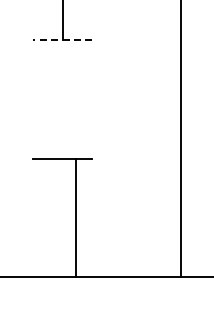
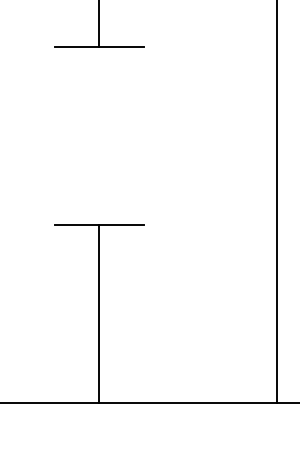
line: (62, 40) -> (98, 47), dashed -> solid
line: (75, 217) -> (98, 314), moved

